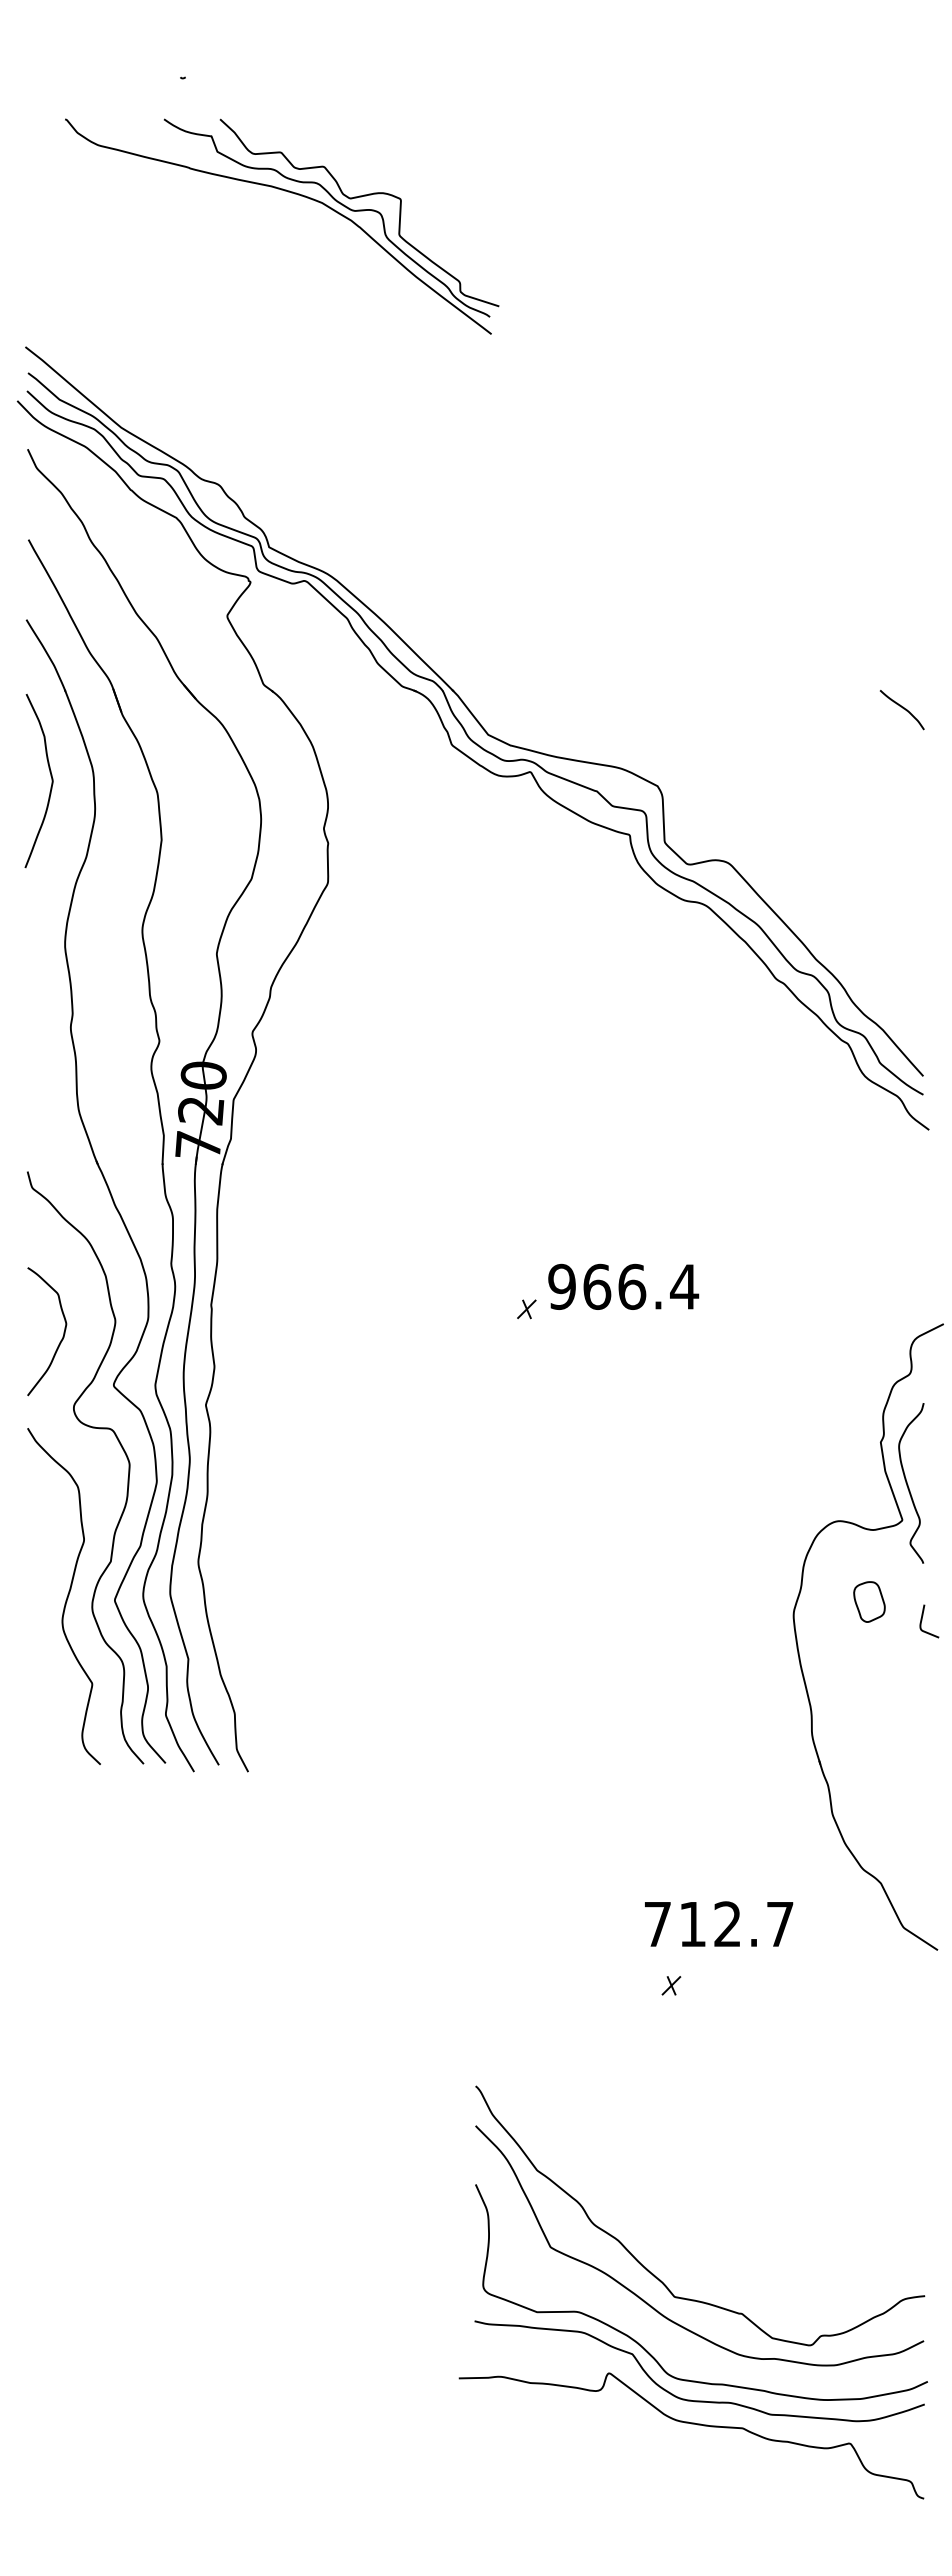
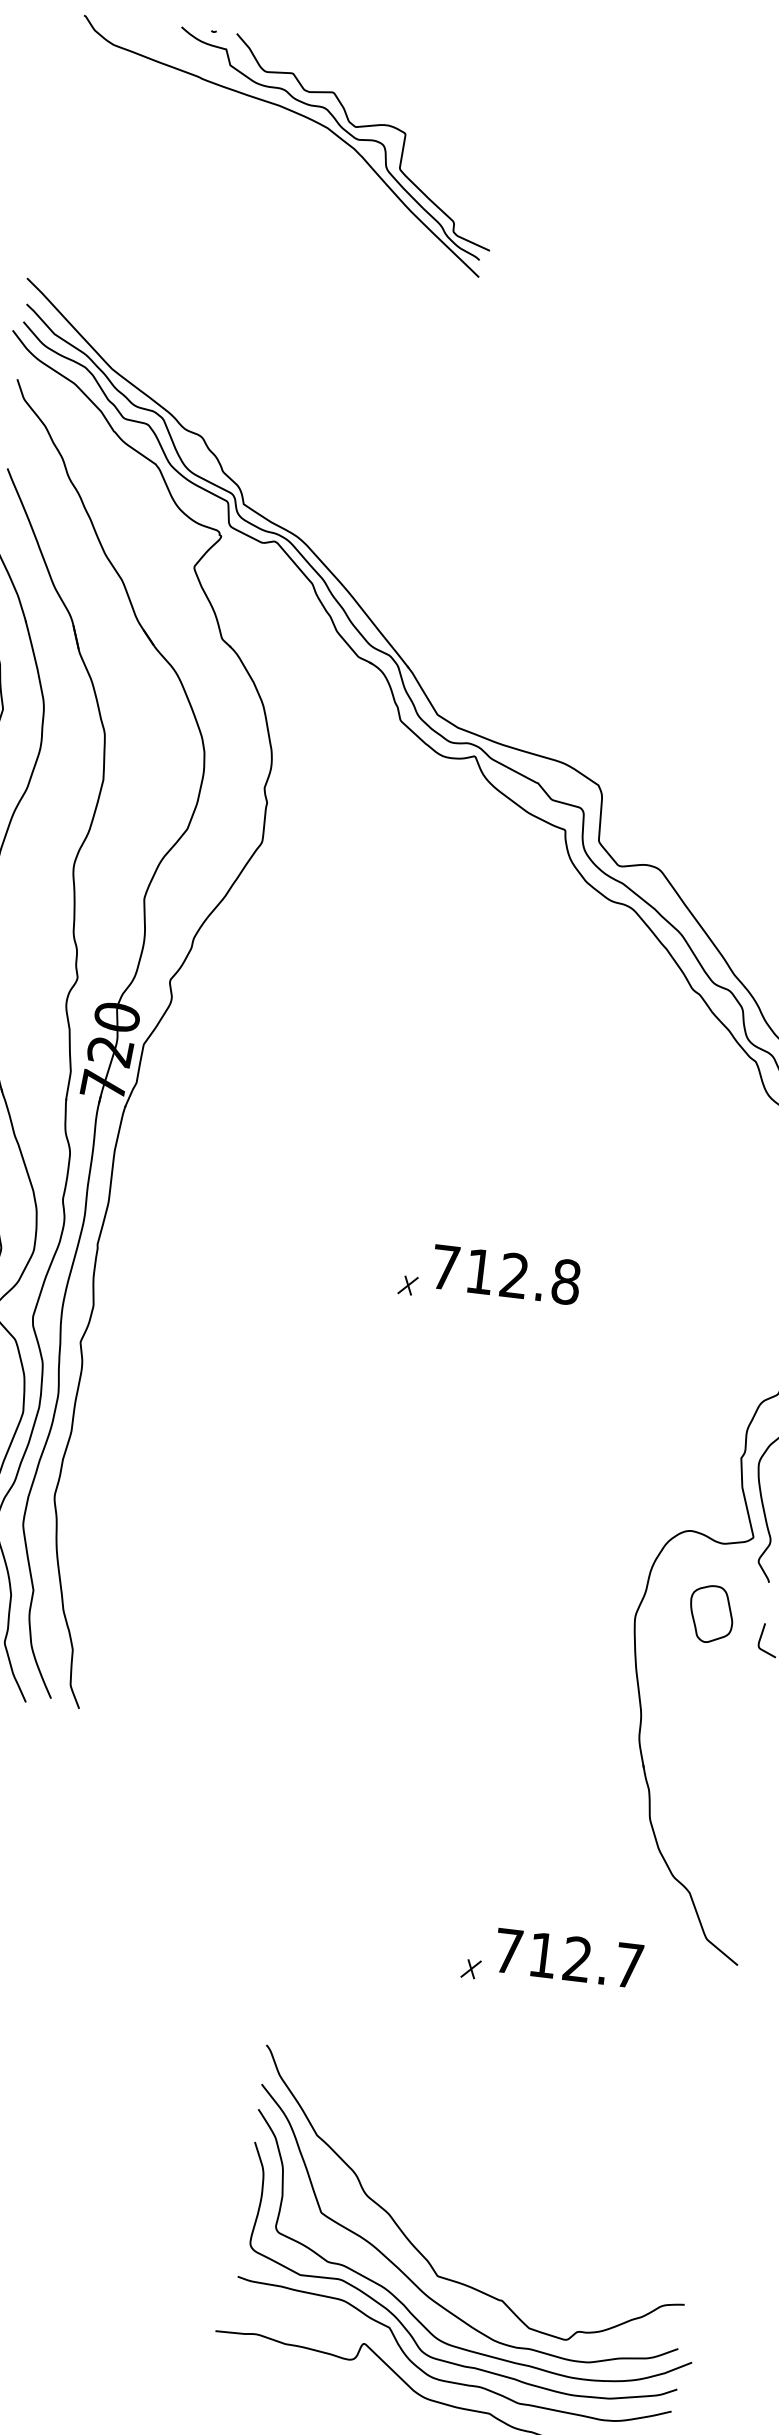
part: (294, 194) -> (301, 116), moved
text: (623, 1286) -> (506, 1274), 966.4 -> 712.8
part: (869, 1601) -> (711, 1613), size x1.43
text: (719, 1923) -> (569, 1957), moved
curve: (645, 2329) -> (405, 2304), added

